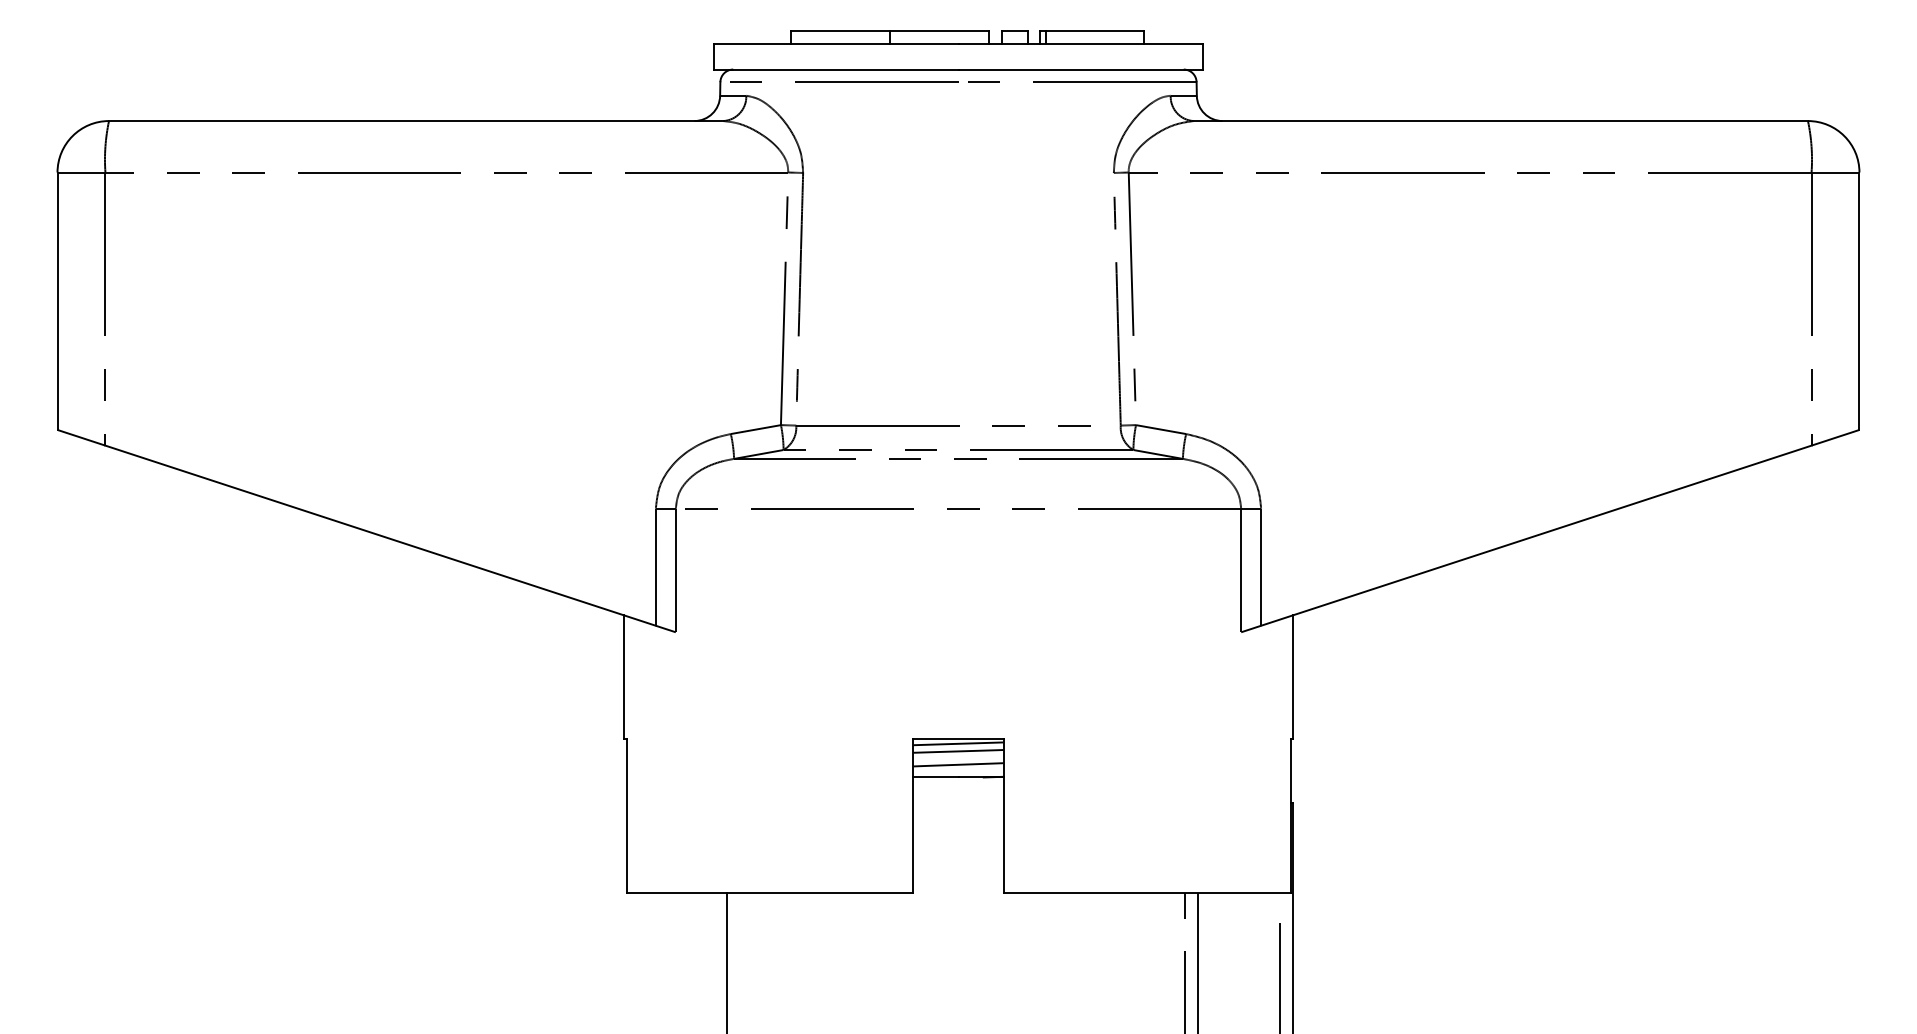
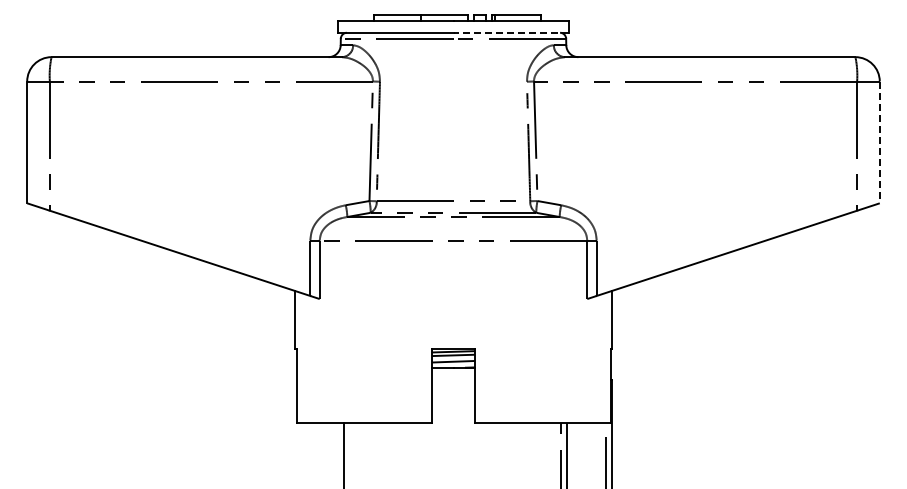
line: (1081, 68) -> (511, 32), solid -> dashed
line: (1858, 301) -> (879, 142), solid -> dashed

